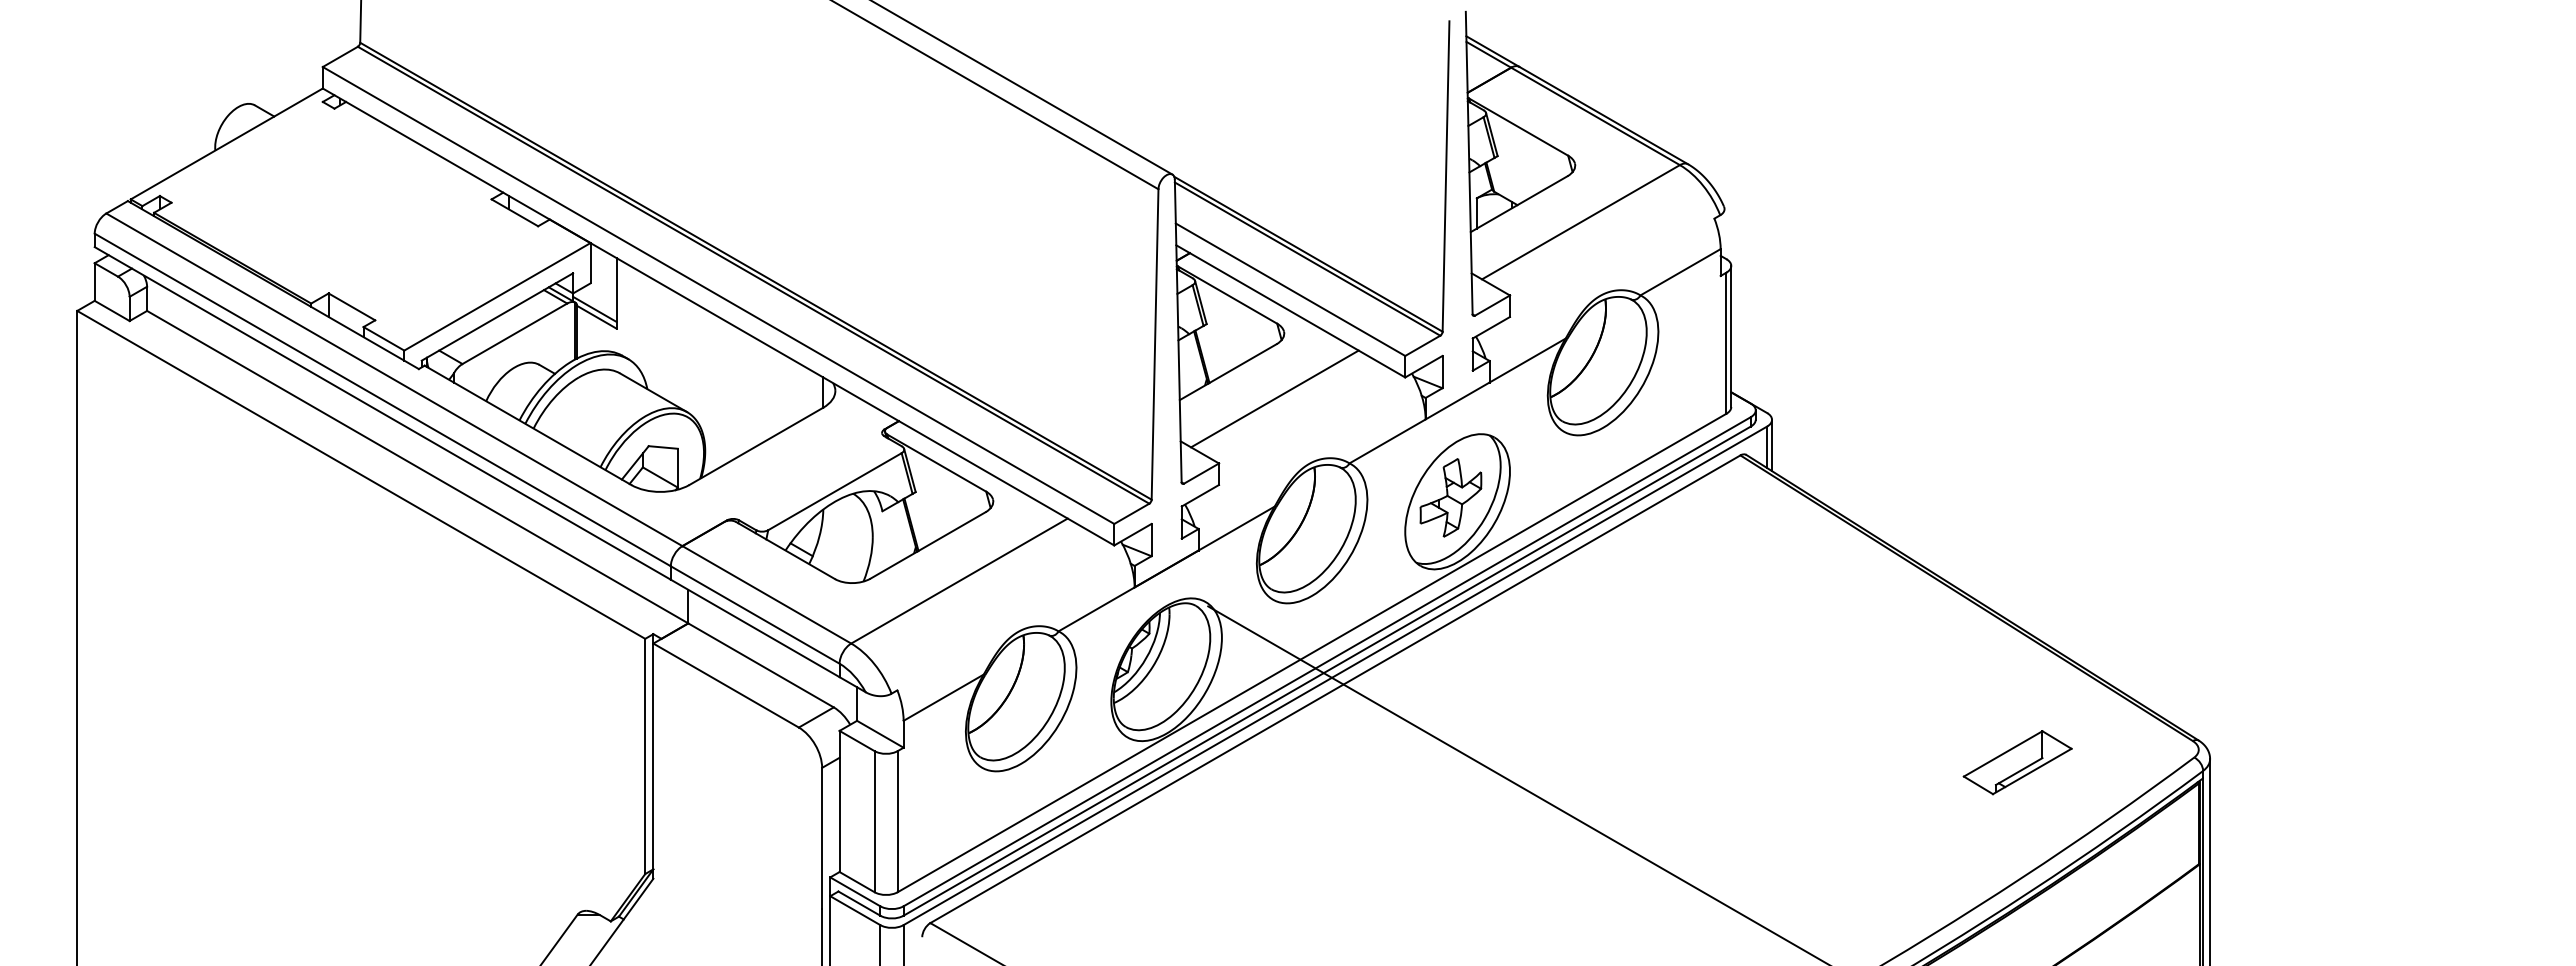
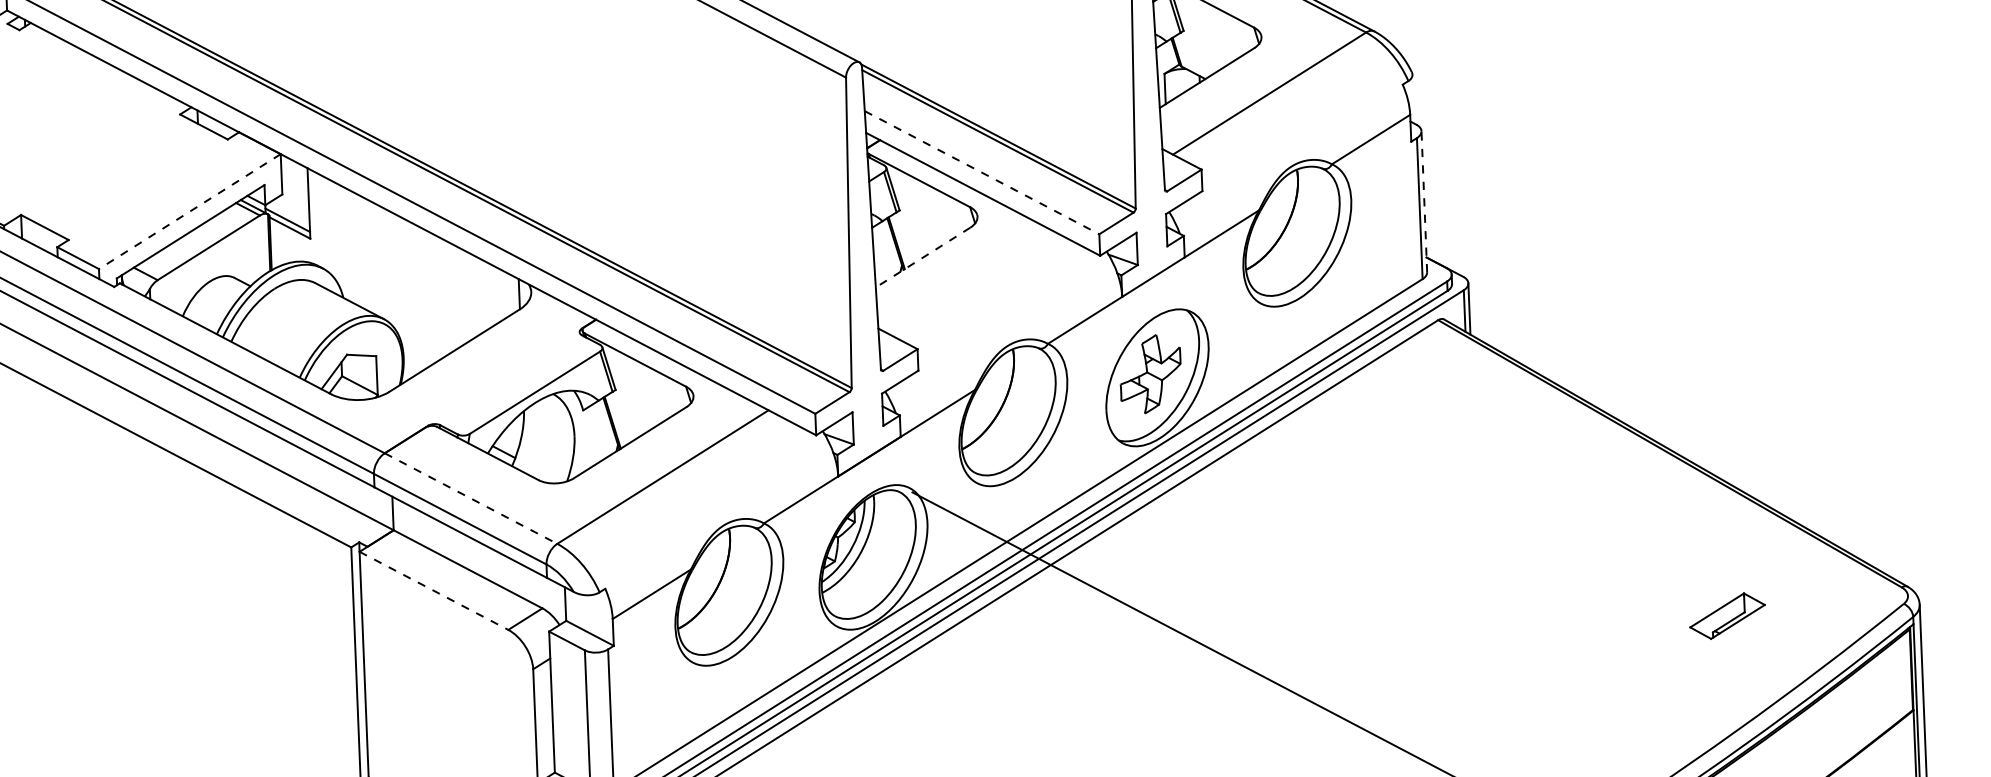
line: (1290, 289) -> (981, 172), solid -> dashed
line: (497, 296) -> (189, 211), solid -> dashed
line: (1731, 336) -> (1424, 201), solid -> dashed
line: (1228, 372) -> (923, 257), solid -> dashed
line: (1274, 398) -> (970, 282), removed
line: (767, 595) -> (471, 499), solid -> dashed
line: (726, 685) -> (434, 590), solid -> dashed
part: (2017, 762) -> (1727, 615), size x0.7

